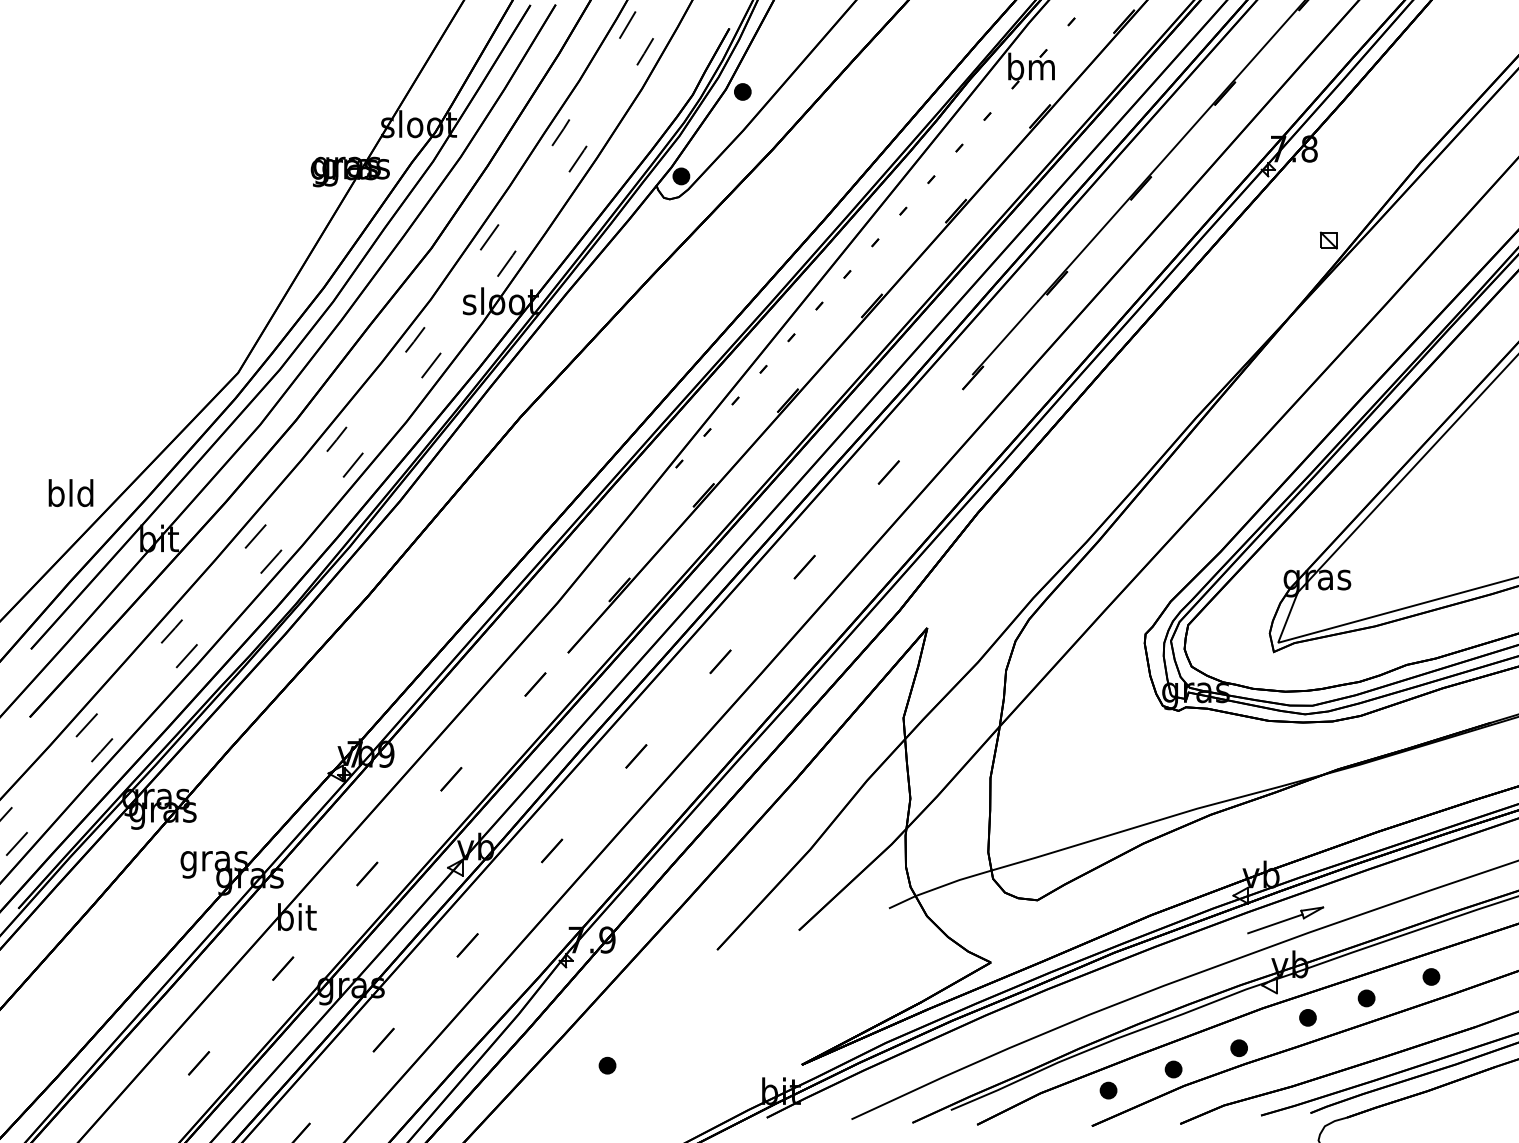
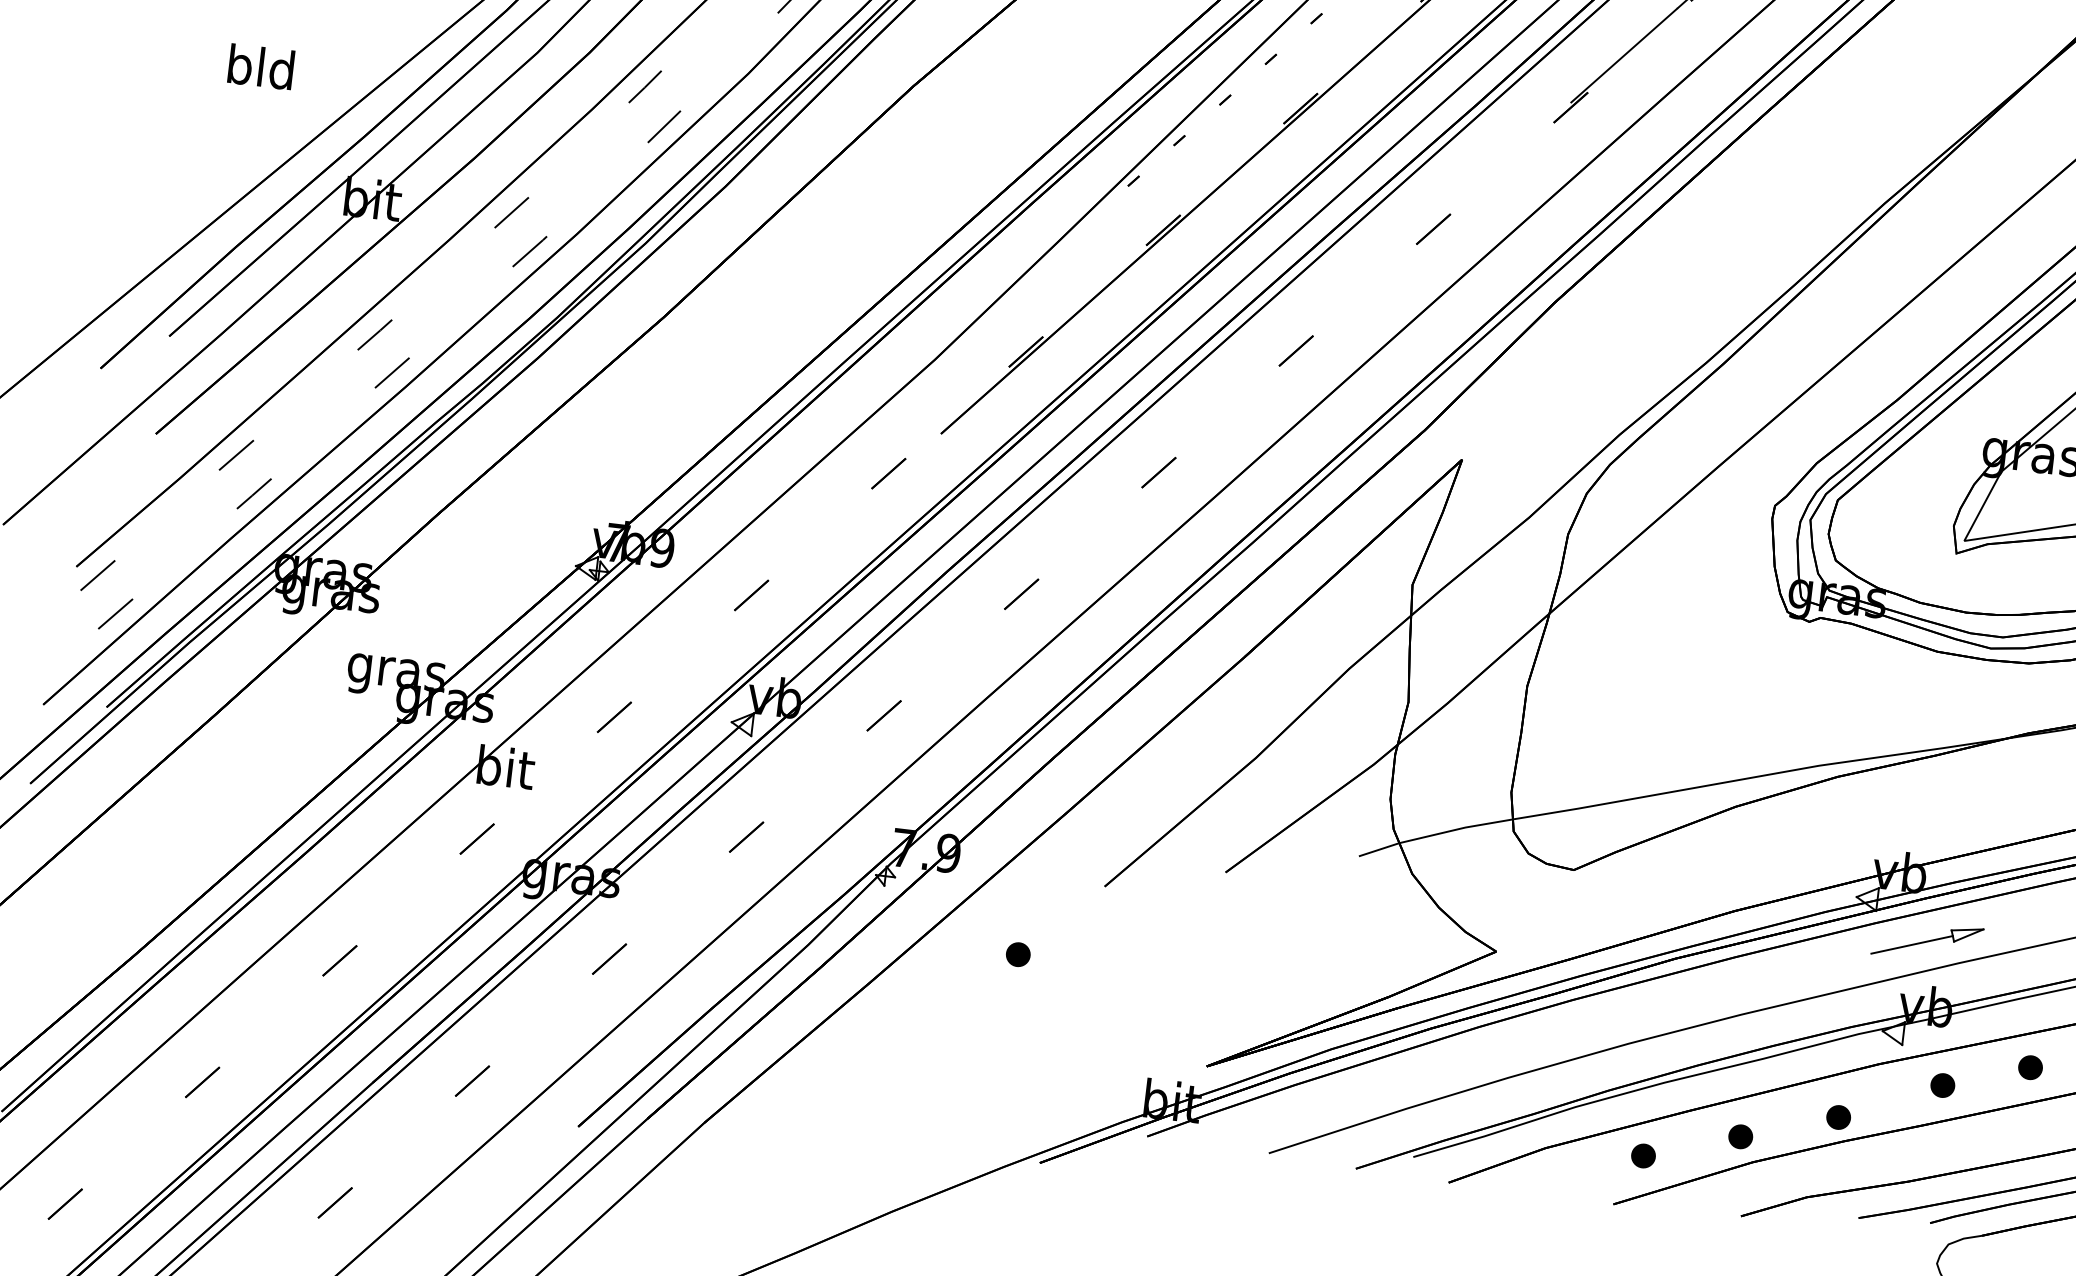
text: (70, 493) -> (260, 67), moved
part: (607, 1065) -> (1018, 954), moved

